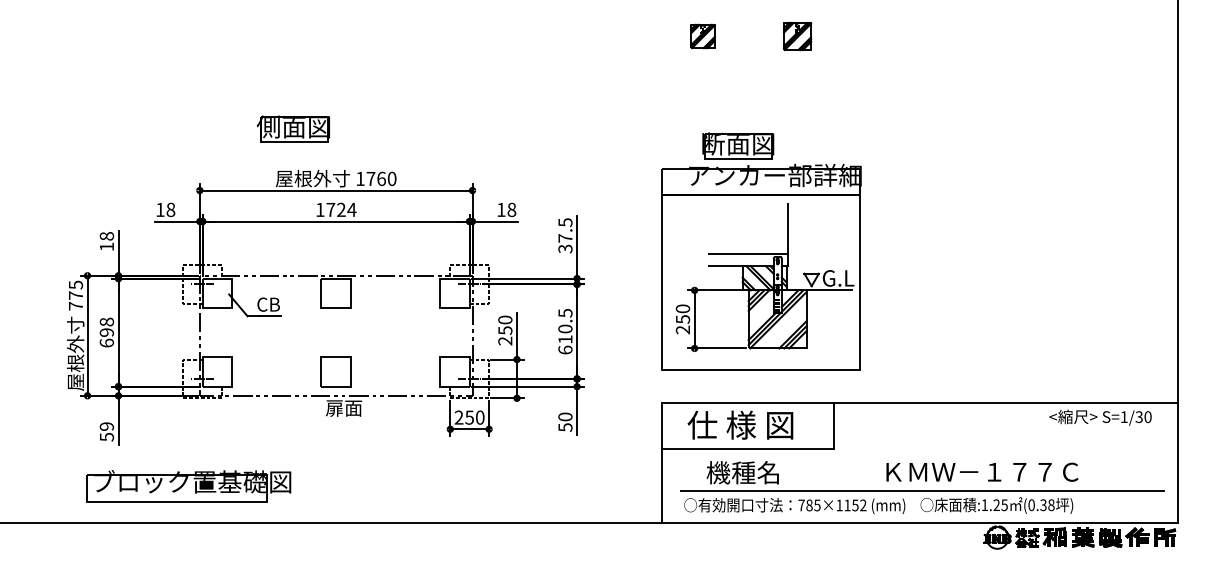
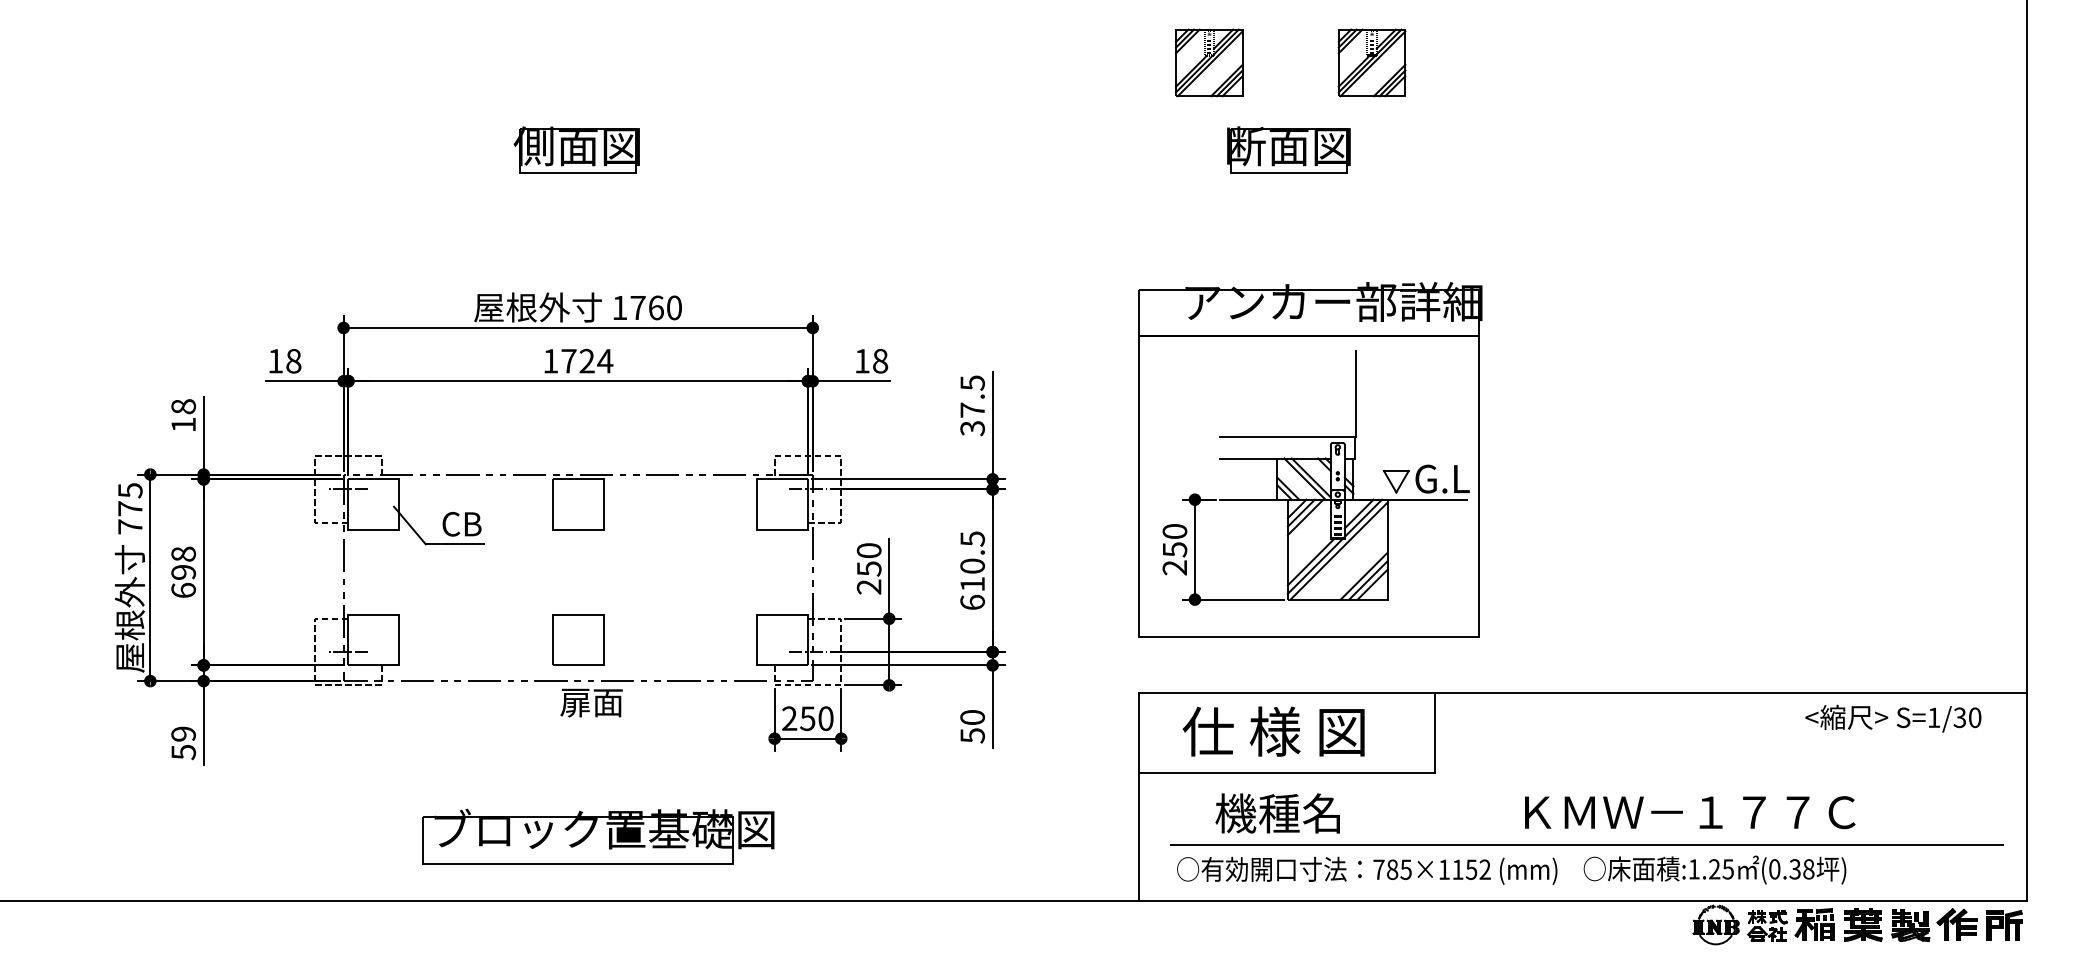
part: (702, 36) -> (1208, 62), size x1.67
part: (797, 36) -> (1371, 62), size x1.43
part: (292, 128) -> (575, 148), moved
part: (738, 145) -> (1289, 148), moved
part: (188, 486) -> (597, 837), moved

